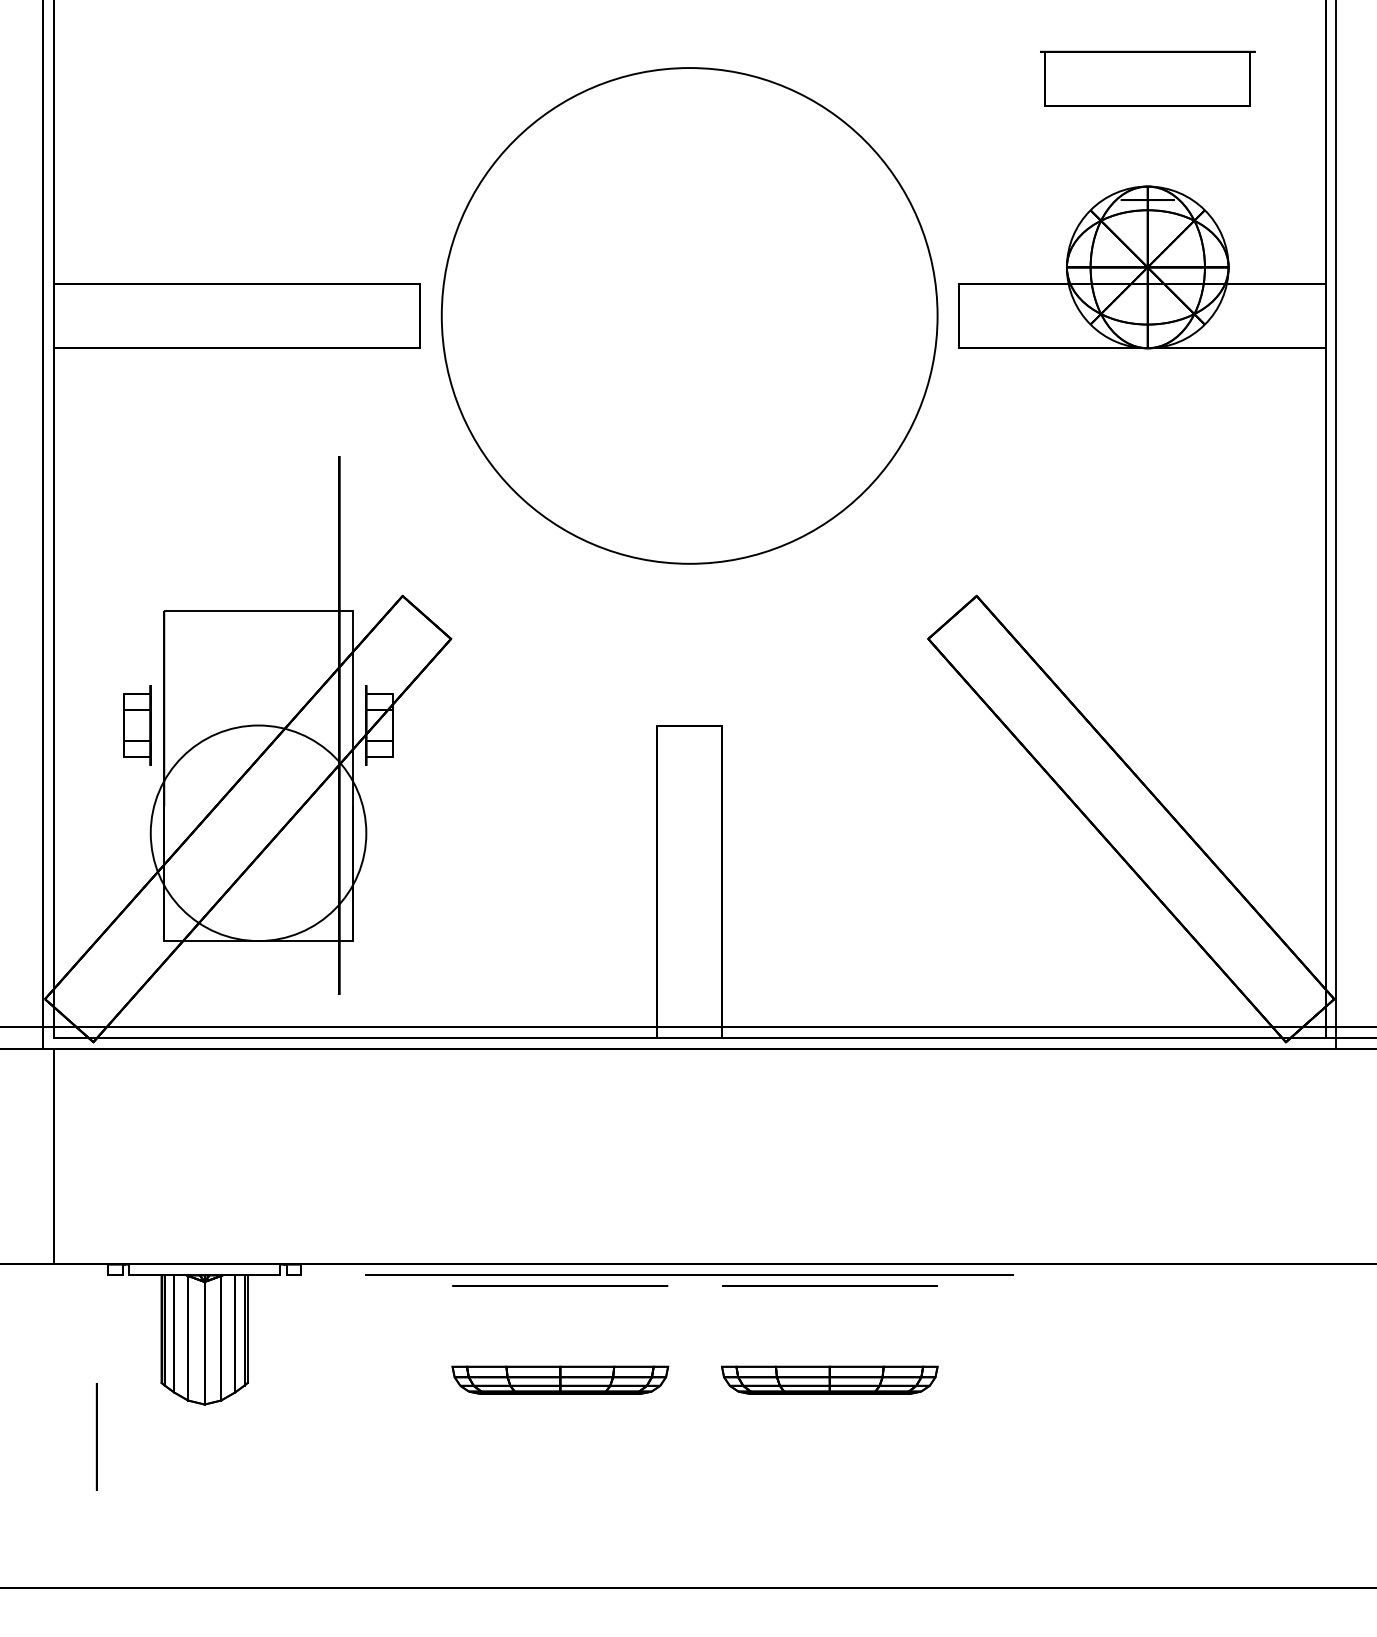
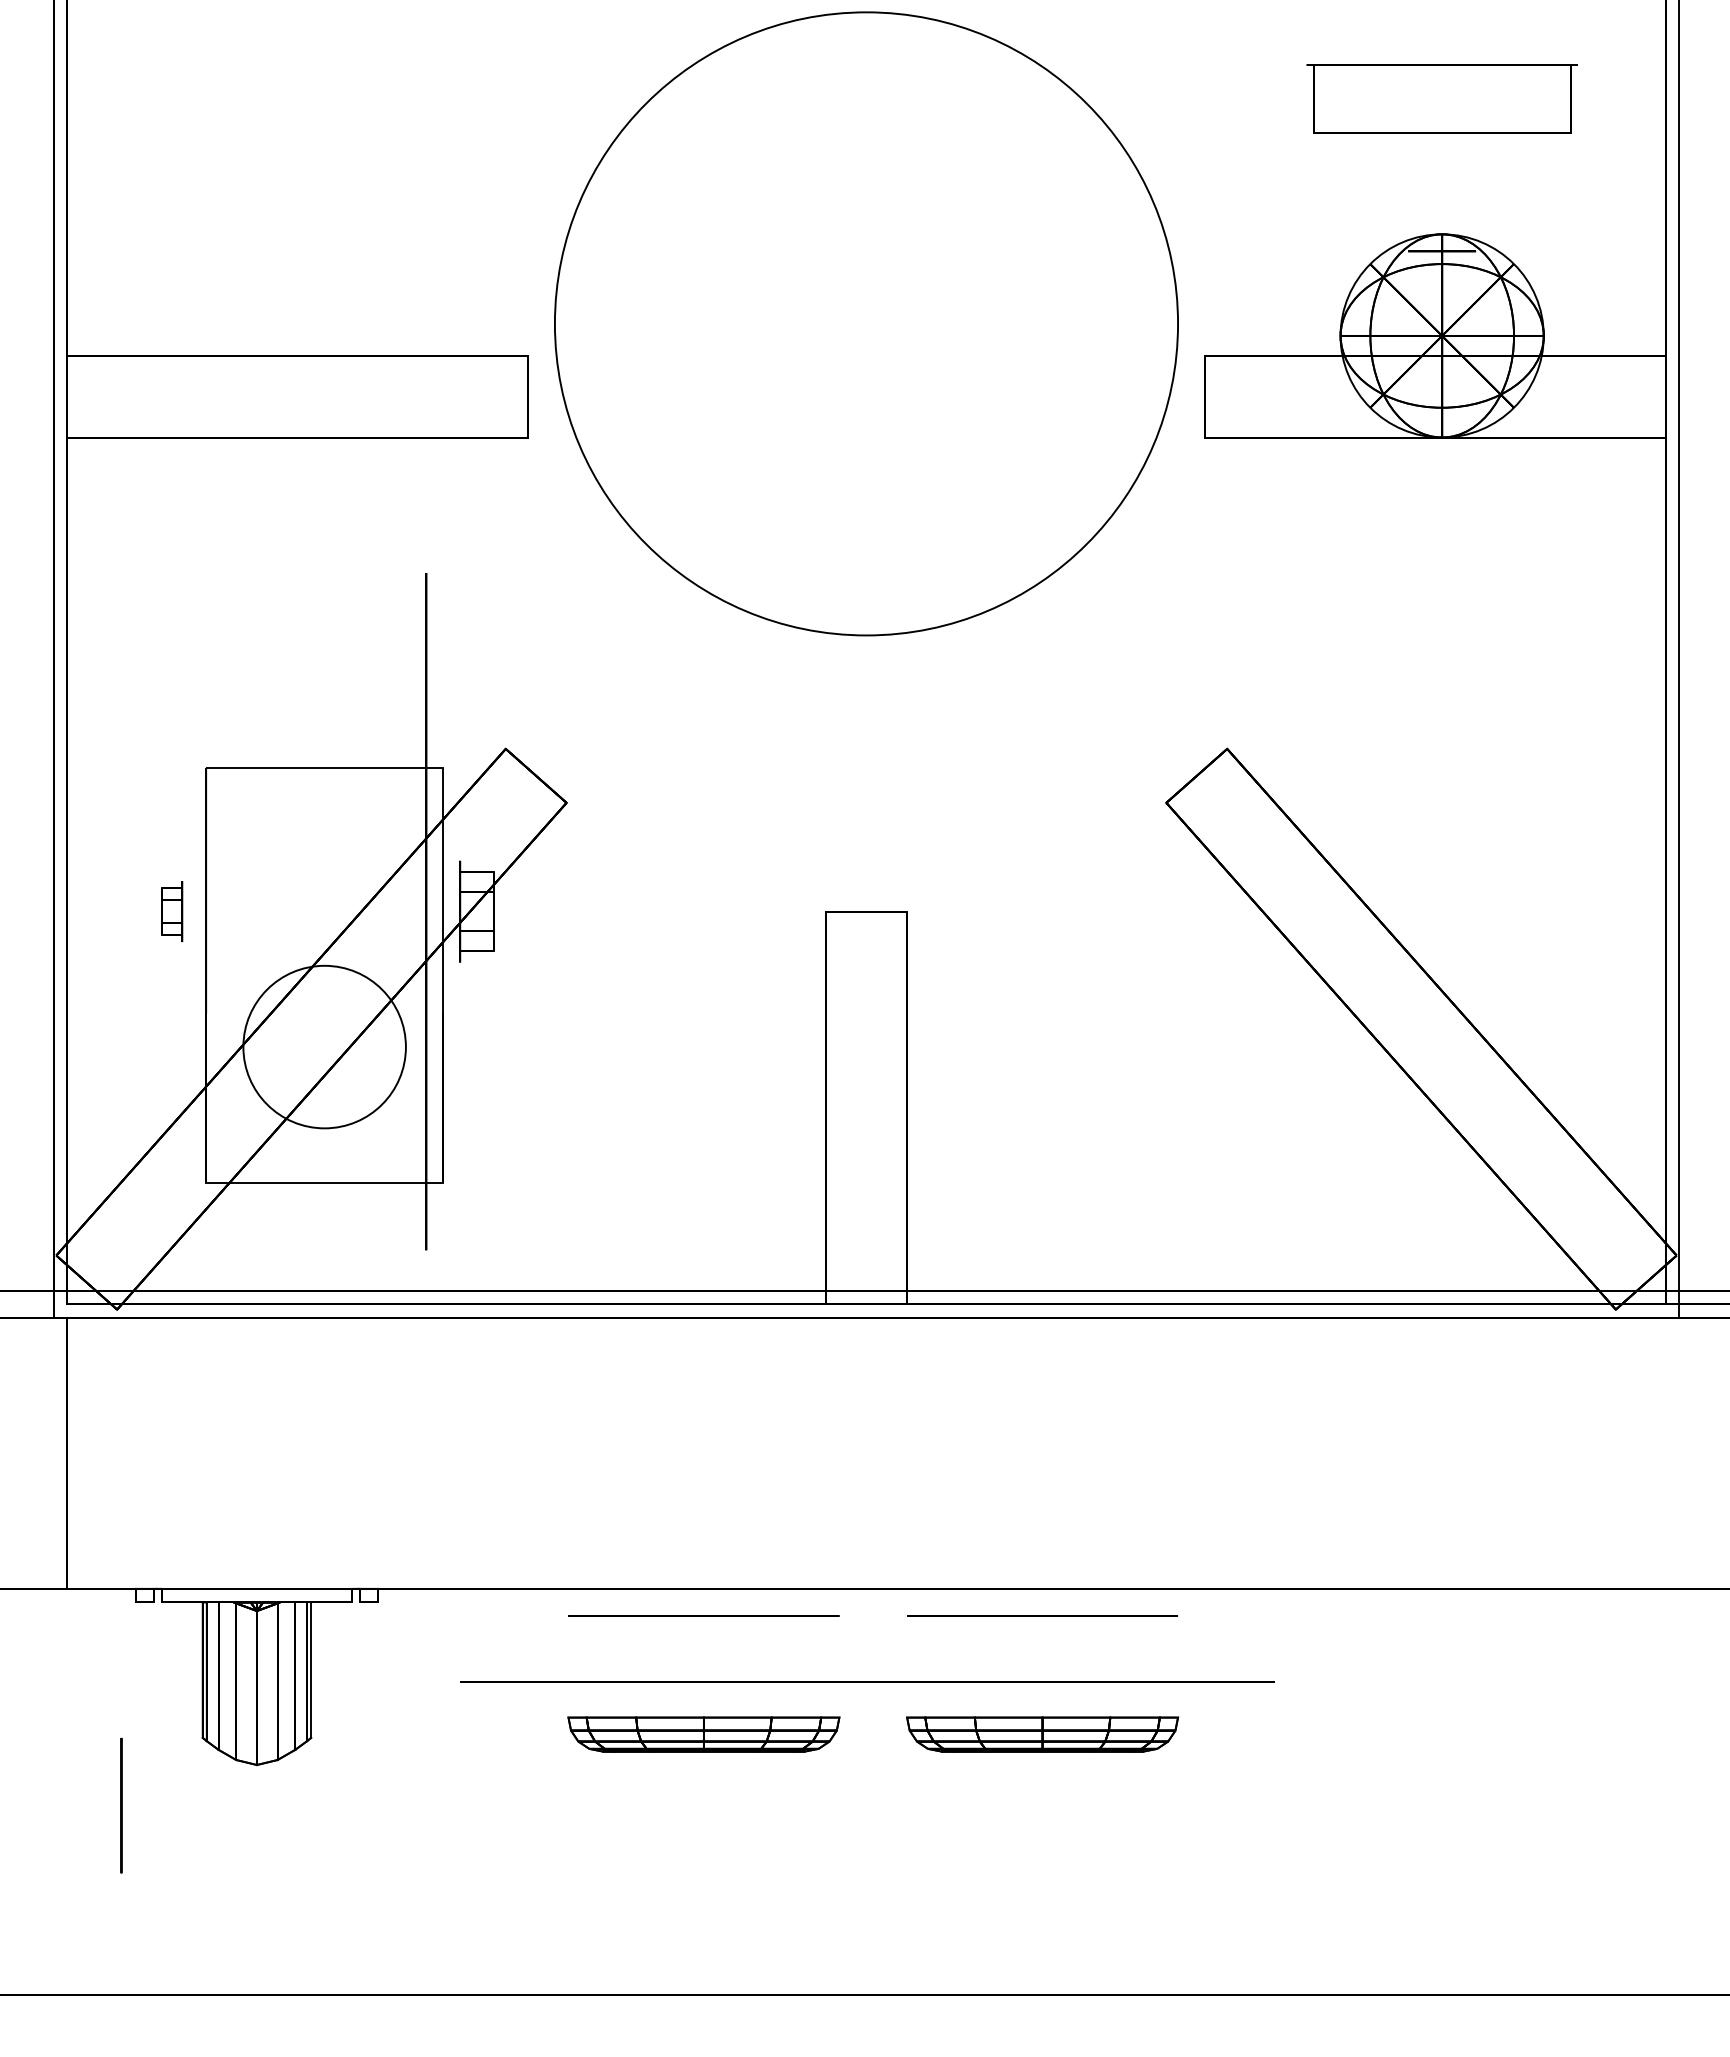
circle: (689, 315) -> (866, 323), moved
part: (136, 725) -> (171, 911), size x0.6
circle: (258, 832) -> (324, 1046), size x0.6
line: (689, 1274) -> (867, 1681), moved

